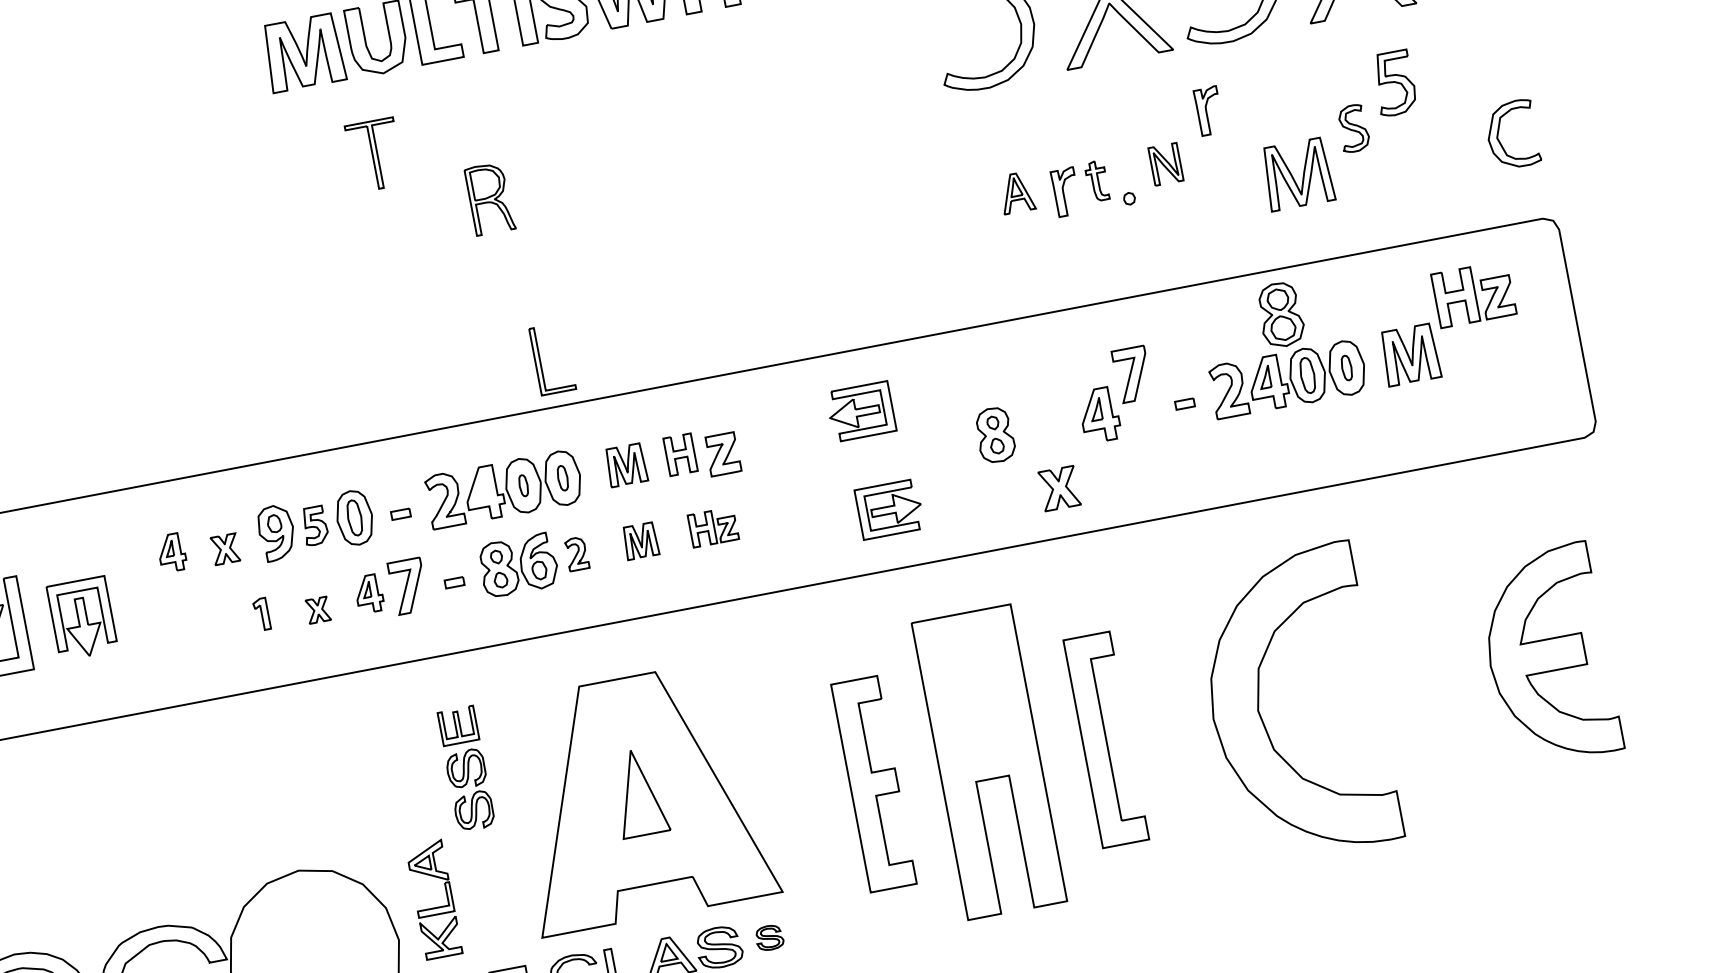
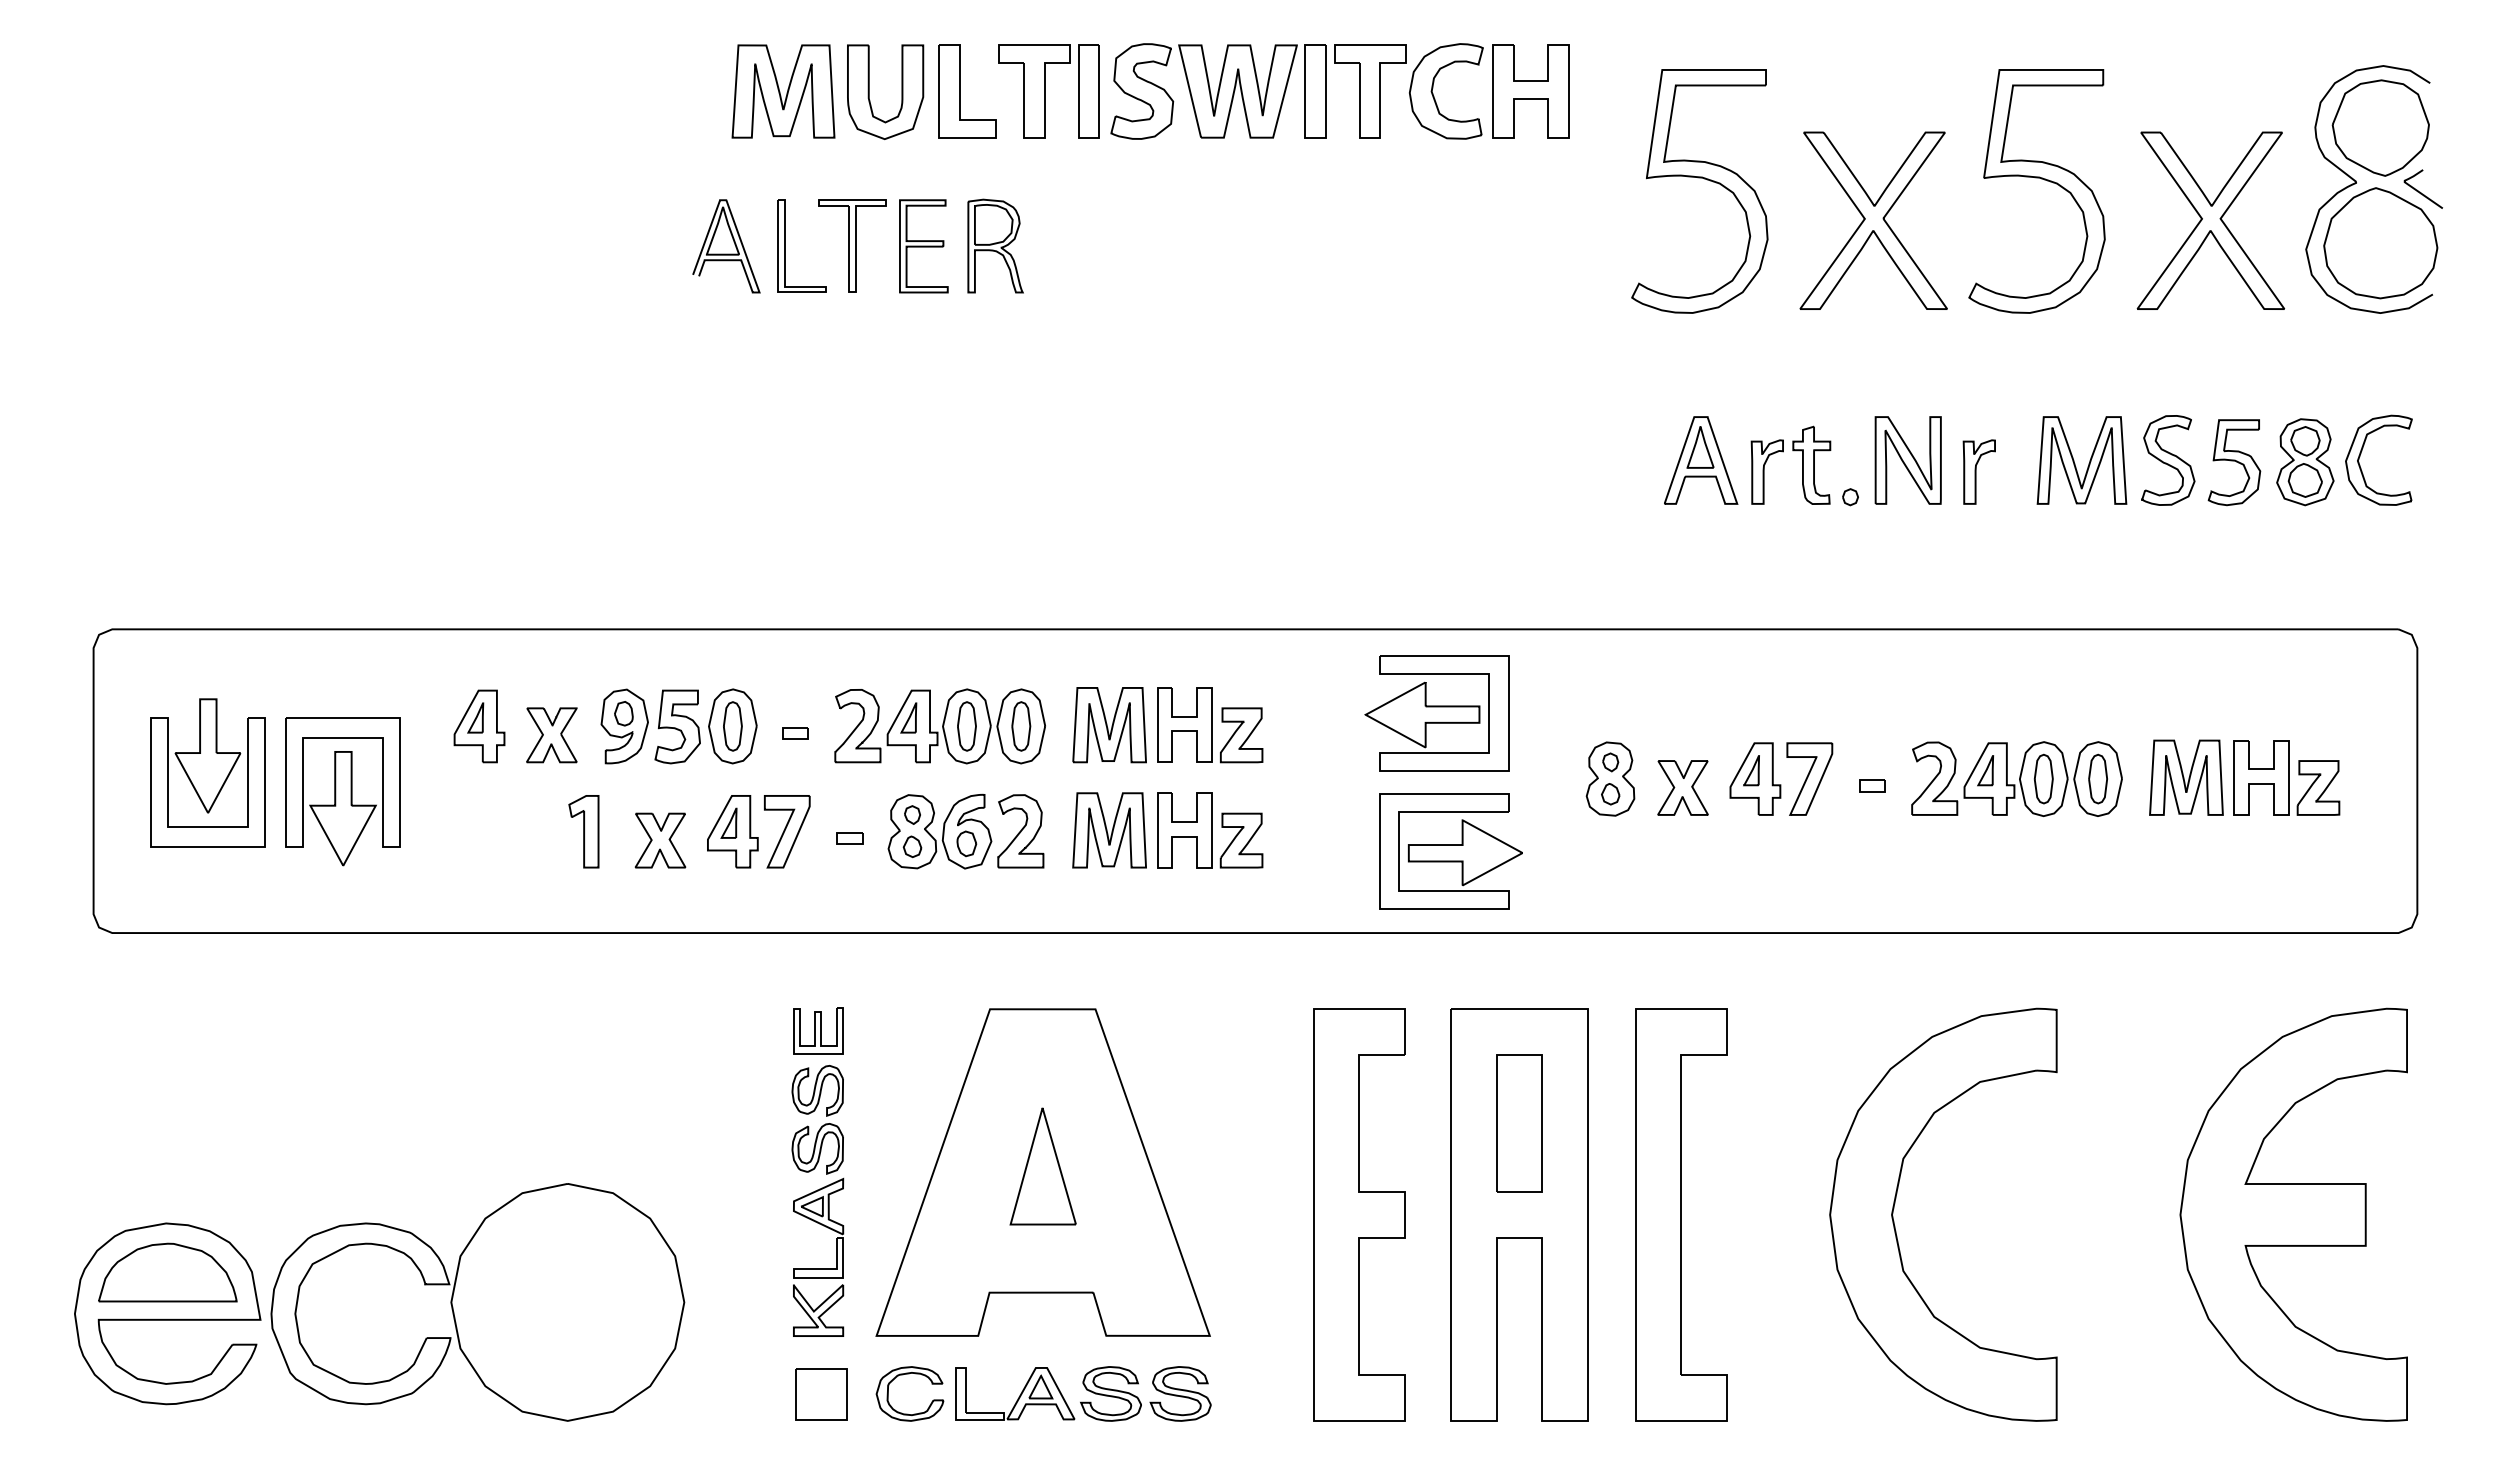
part: (1394, 83) -> (2234, 462), moved
part: (1208, 110) -> (1978, 471), moved
part: (1353, 128) -> (2168, 460), size x1.43
part: (1499, 130) -> (2362, 451), moved
part: (426, 145) -> (923, 246), added
part: (1165, 164) -> (1907, 460), size x1.67
part: (284, 172) -> (726, 246), added
part: (1293, 177) -> (2075, 463), moved
part: (1096, 180) -> (1811, 464), size x1.43
part: (1016, 192) -> (1701, 460), size x1.67
part: (490, 198) -> (995, 245), moved
part: (1473, 294) -> (2286, 777), moved
part: (1280, 315) -> (2305, 462), moved
part: (540, 360) -> (785, 245), moved
part: (1346, 367) -> (2097, 778), size x1.43
part: (1132, 374) -> (1809, 778), moved
part: (860, 411) -> (1436, 713), size x1.67
part: (680, 454) -> (1184, 724), size x1.43
part: (626, 465) -> (1109, 725), size x1.43
part: (562, 478) -> (1021, 726), size x1.43
part: (523, 485) -> (966, 726), size x1.67
part: (480, 487) -> (908, 717), added
part: (1059, 488) -> (1682, 787), moved
part: (889, 509) -> (1450, 851), size x1.67
part: (314, 525) -> (677, 726), size x1.43
part: (713, 527) -> (1210, 830), size x1.67
part: (640, 541) -> (1109, 830), size x1.67
part: (225, 549) -> (551, 735), size x1.43
part: (171, 552) -> (479, 726), size x1.43
part: (576, 554) -> (1020, 831), size x1.67
part: (368, 593) -> (732, 831), size x1.43
part: (318, 610) -> (660, 840), size x1.67
part: (261, 614) -> (583, 831), size x1.67
part: (82, 618) -> (342, 791), size x1.43
part: (1547, 655) -> (2293, 1214), size x1.43
part: (976, 696) -> (1519, 1123), added
part: (1106, 739) -> (1681, 1214), size x1.43
part: (873, 783) -> (1359, 1214), size x1.43
part: (435, 907) -> (818, 1268), moved
part: (769, 937) -> (1180, 1393), size x1.67

